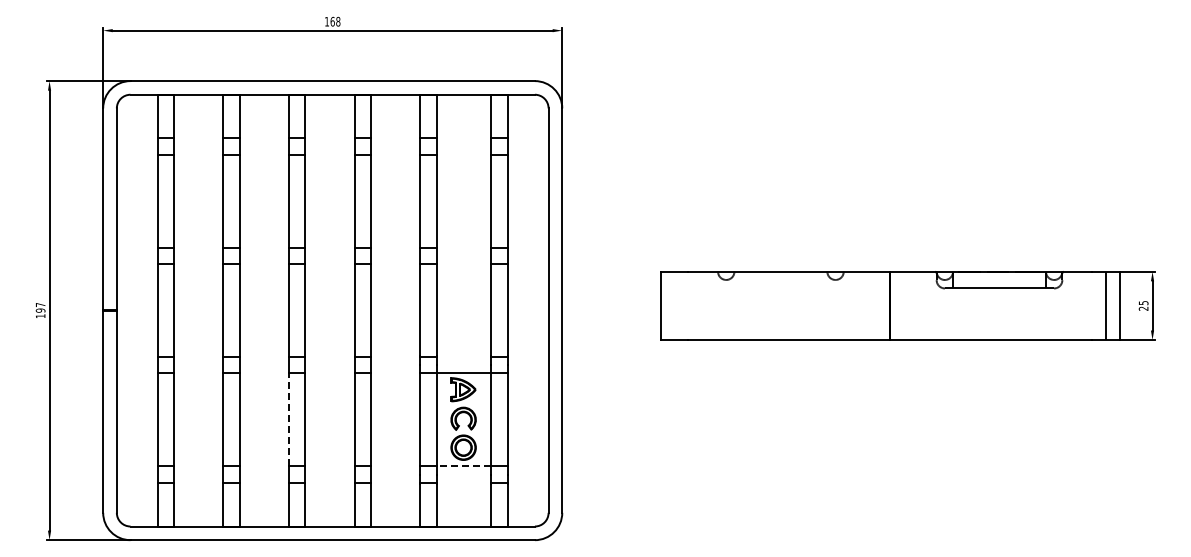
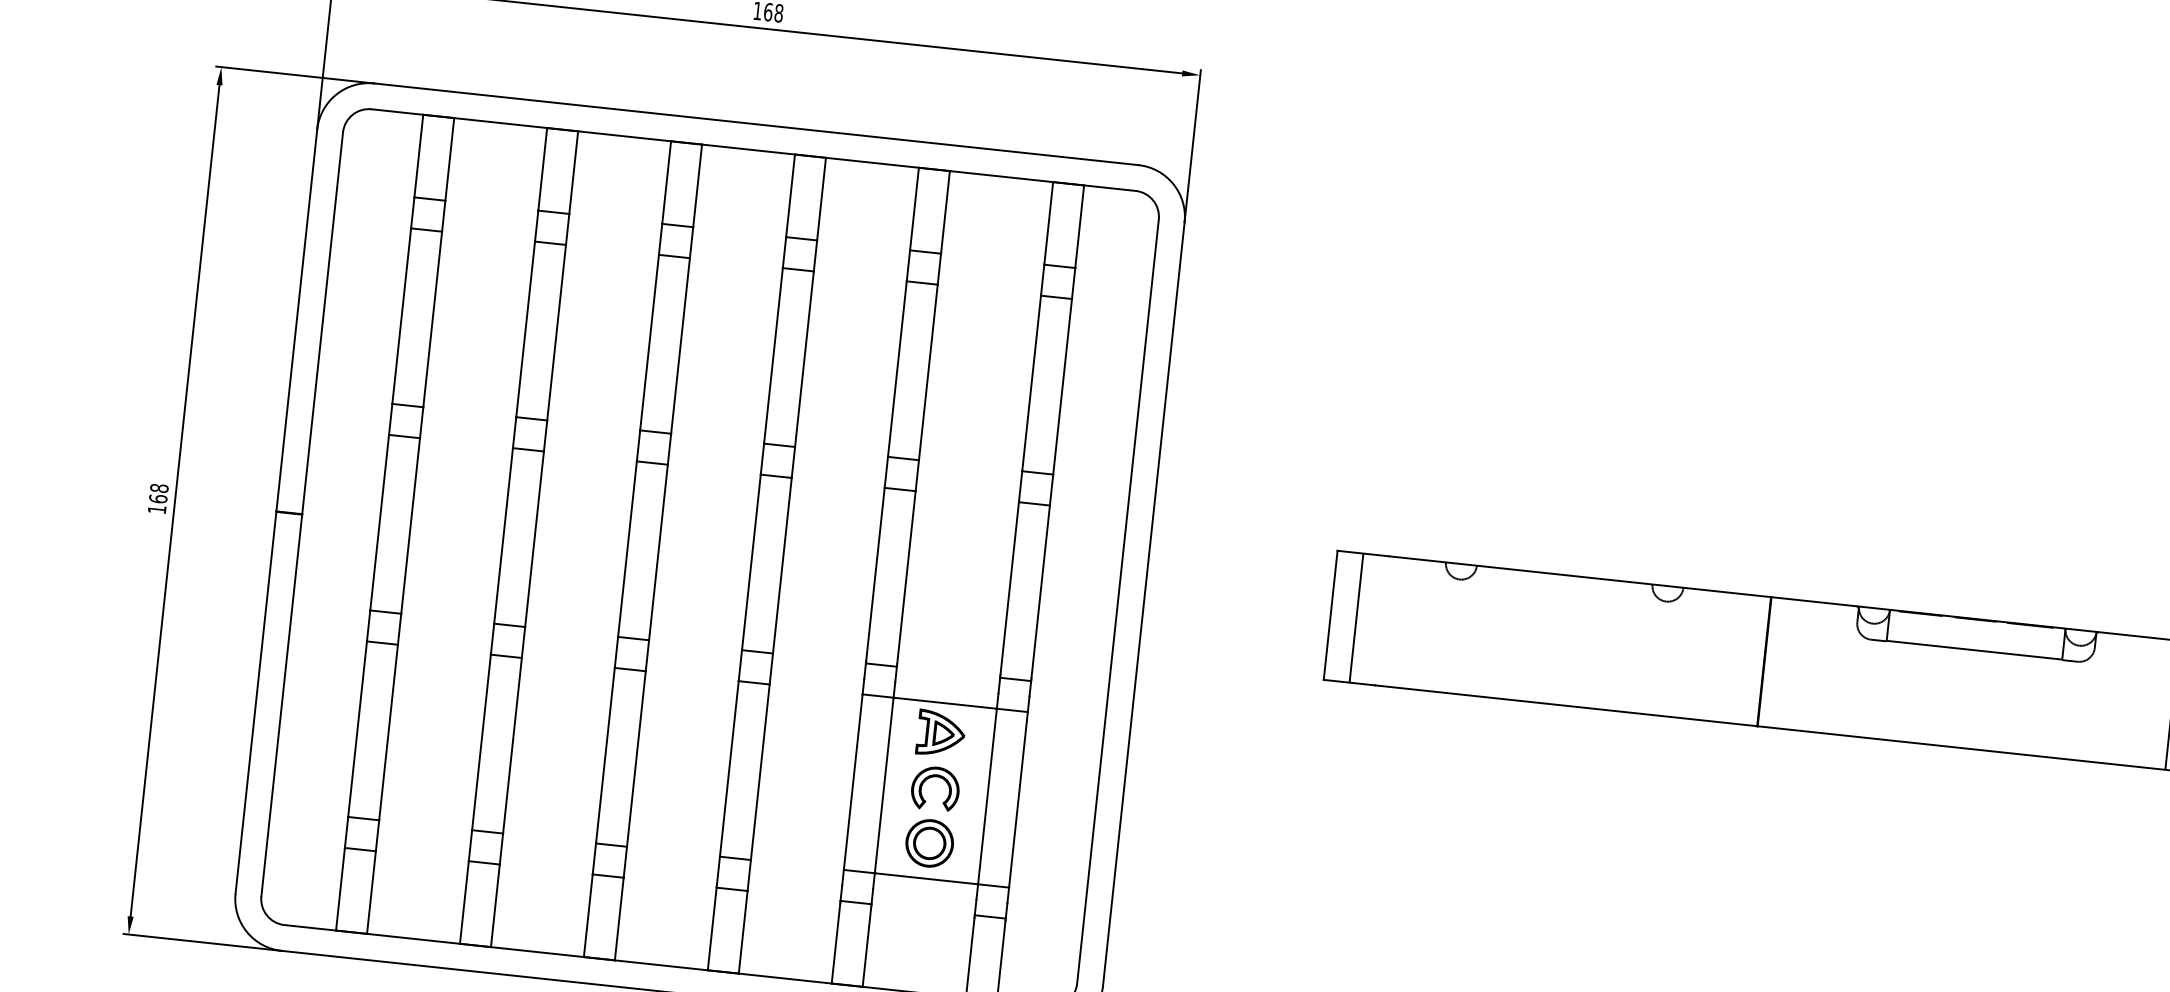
line: (674, 305) -> (1356, 617), added
text: (40, 307) -> (158, 493), 197 -> 168
line: (289, 419) -> (606, 754), dashed -> solid
line: (463, 466) -> (925, 878), dashed -> solid

